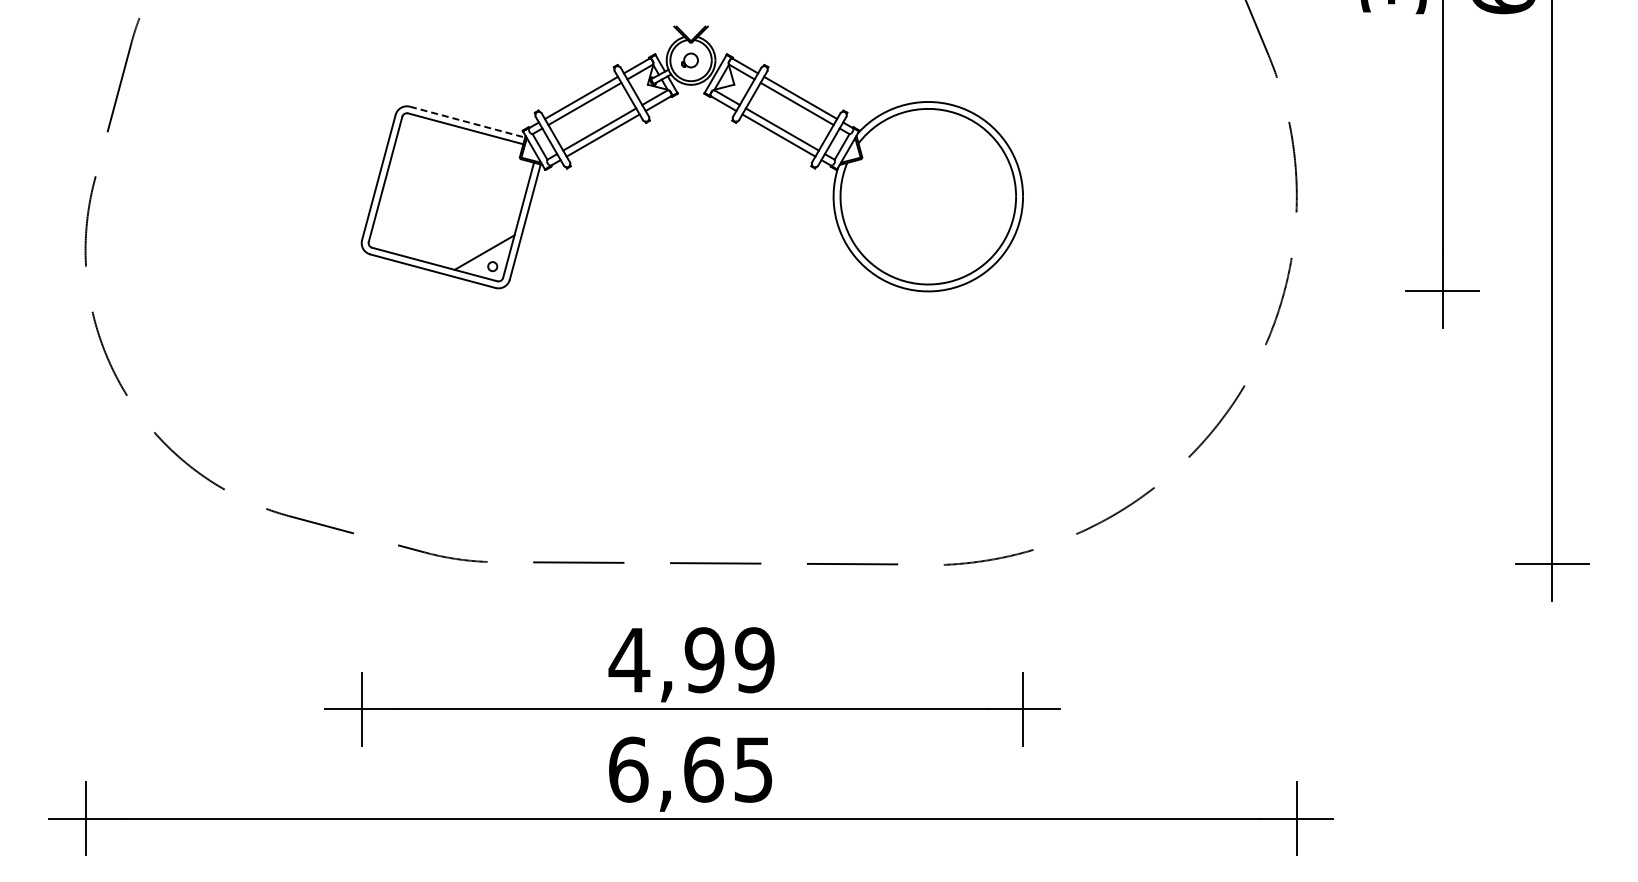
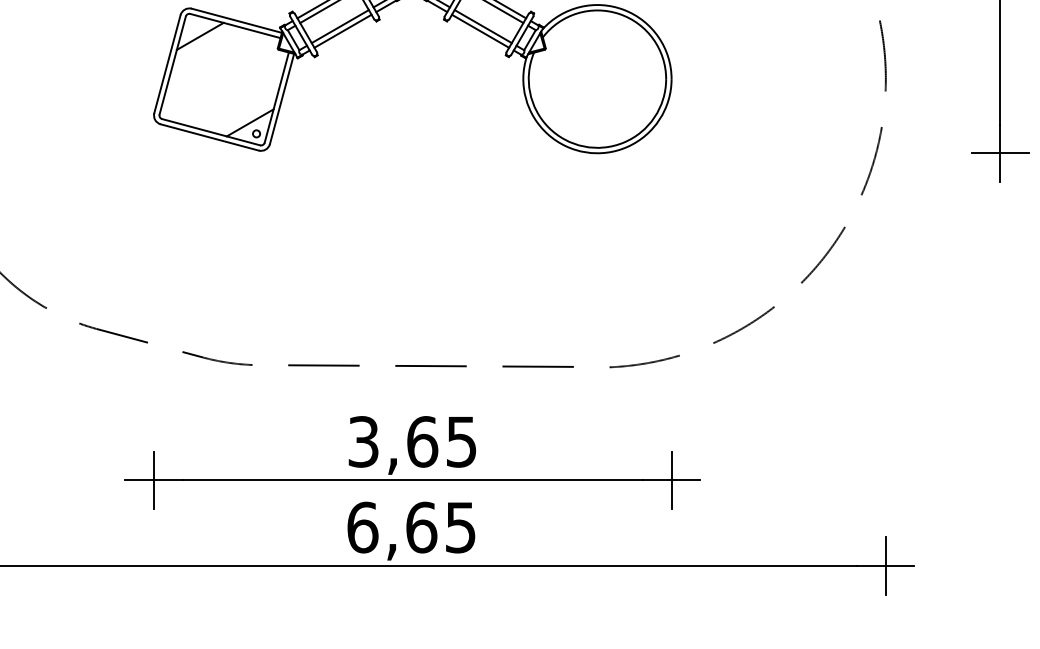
line: (467, 122) -> (236, 21), dashed -> solid
line: (420, 141) -> (200, 35), added
text: (691, 660) -> (412, 442), 4,99 -> 3,65

